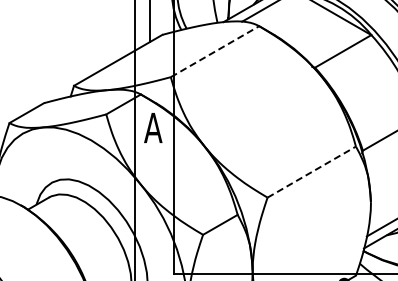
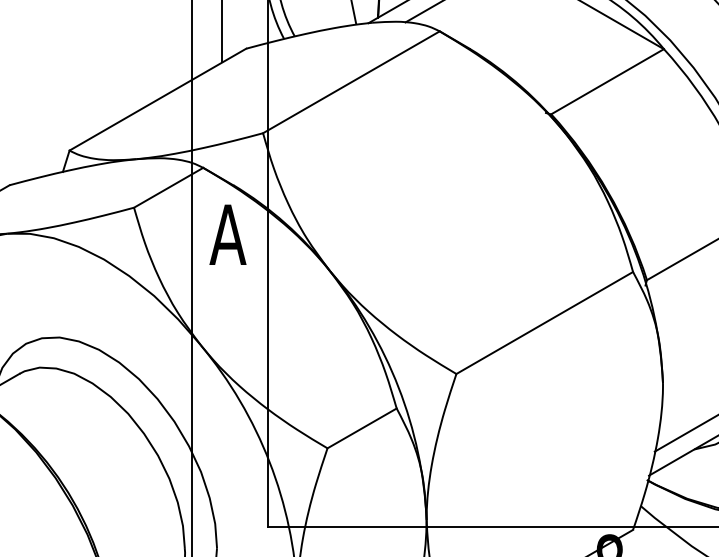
line: (215, 51) -> (352, 81), dashed -> solid
line: (312, 171) -> (546, 321), dashed -> solid

